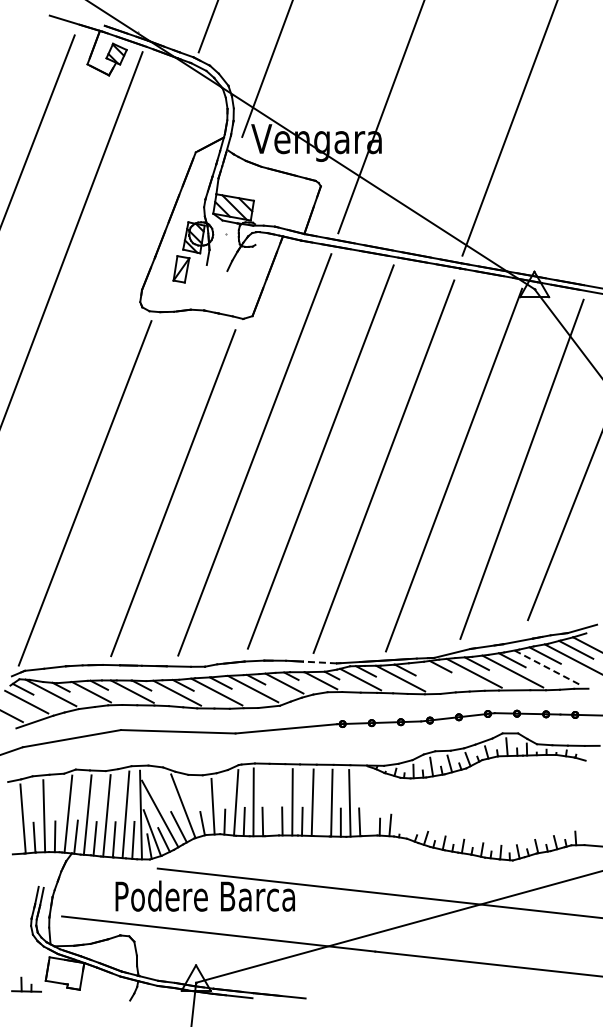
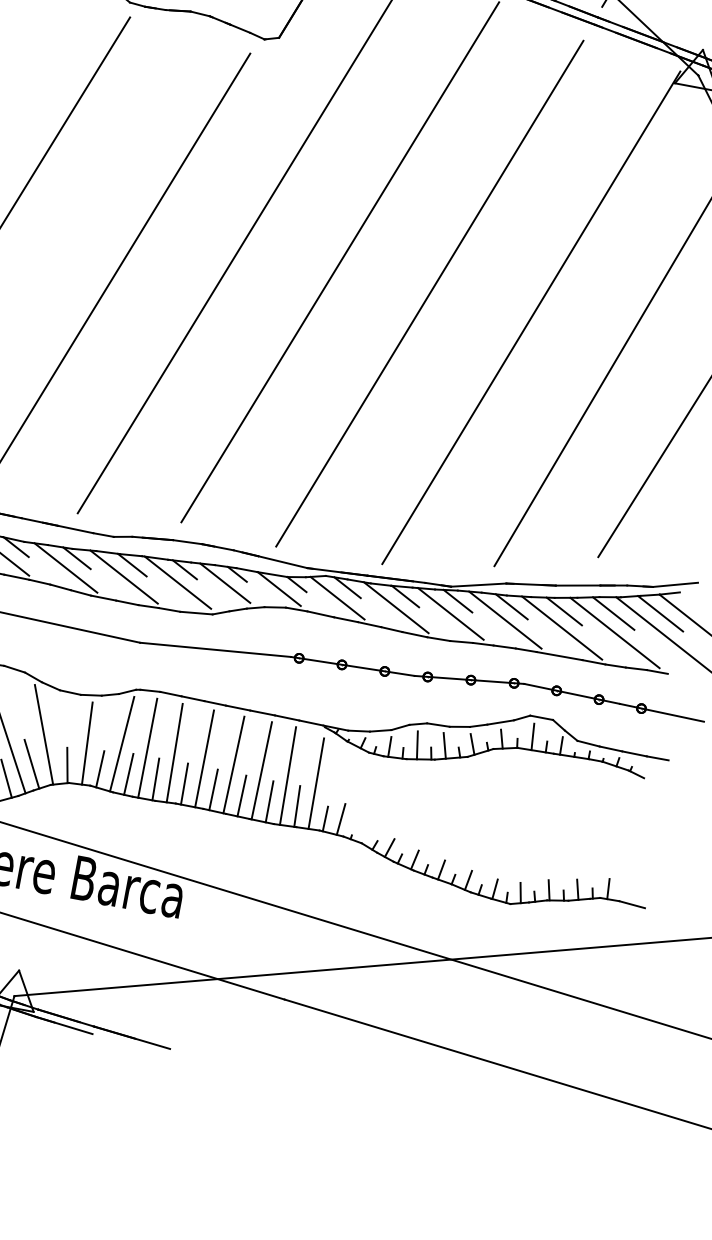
line: (319, 662) -> (282, 562), dashed -> solid
line: (548, 668) -> (615, 633), dashed -> solid
line: (437, 675) -> (450, 613), added
line: (271, 801) -> (174, 751), added
line: (369, 804) -> (316, 783), added
line: (321, 822) -> (241, 796), added

